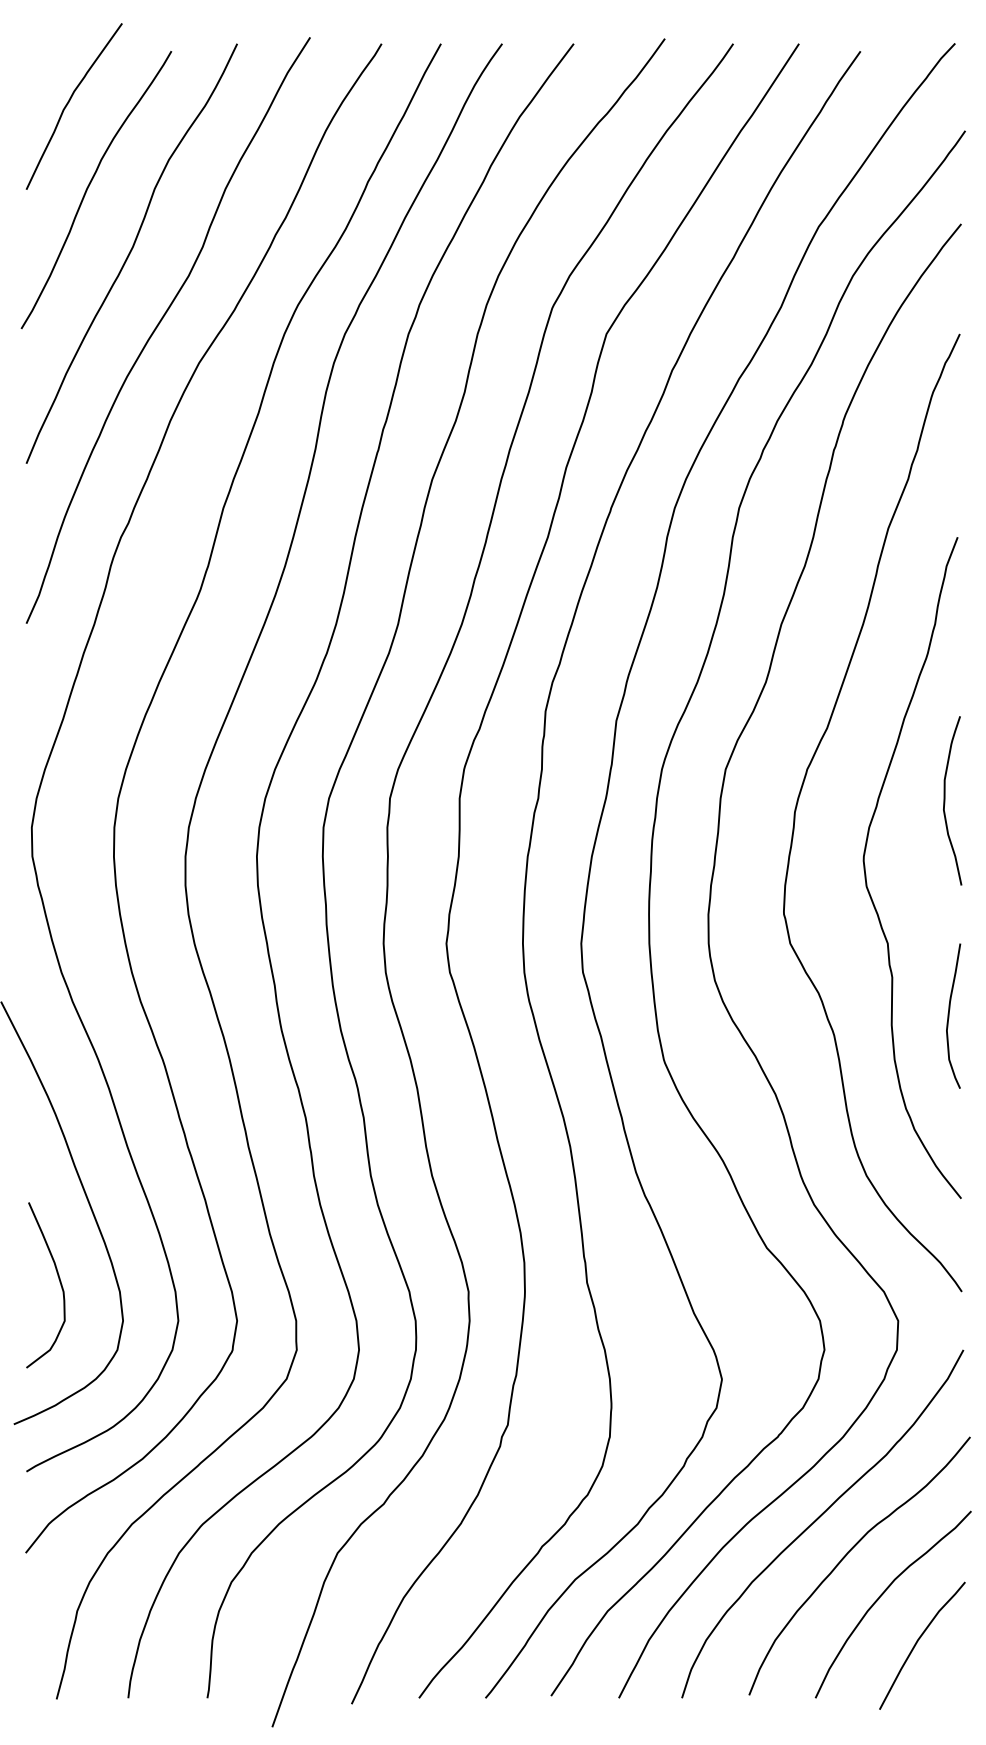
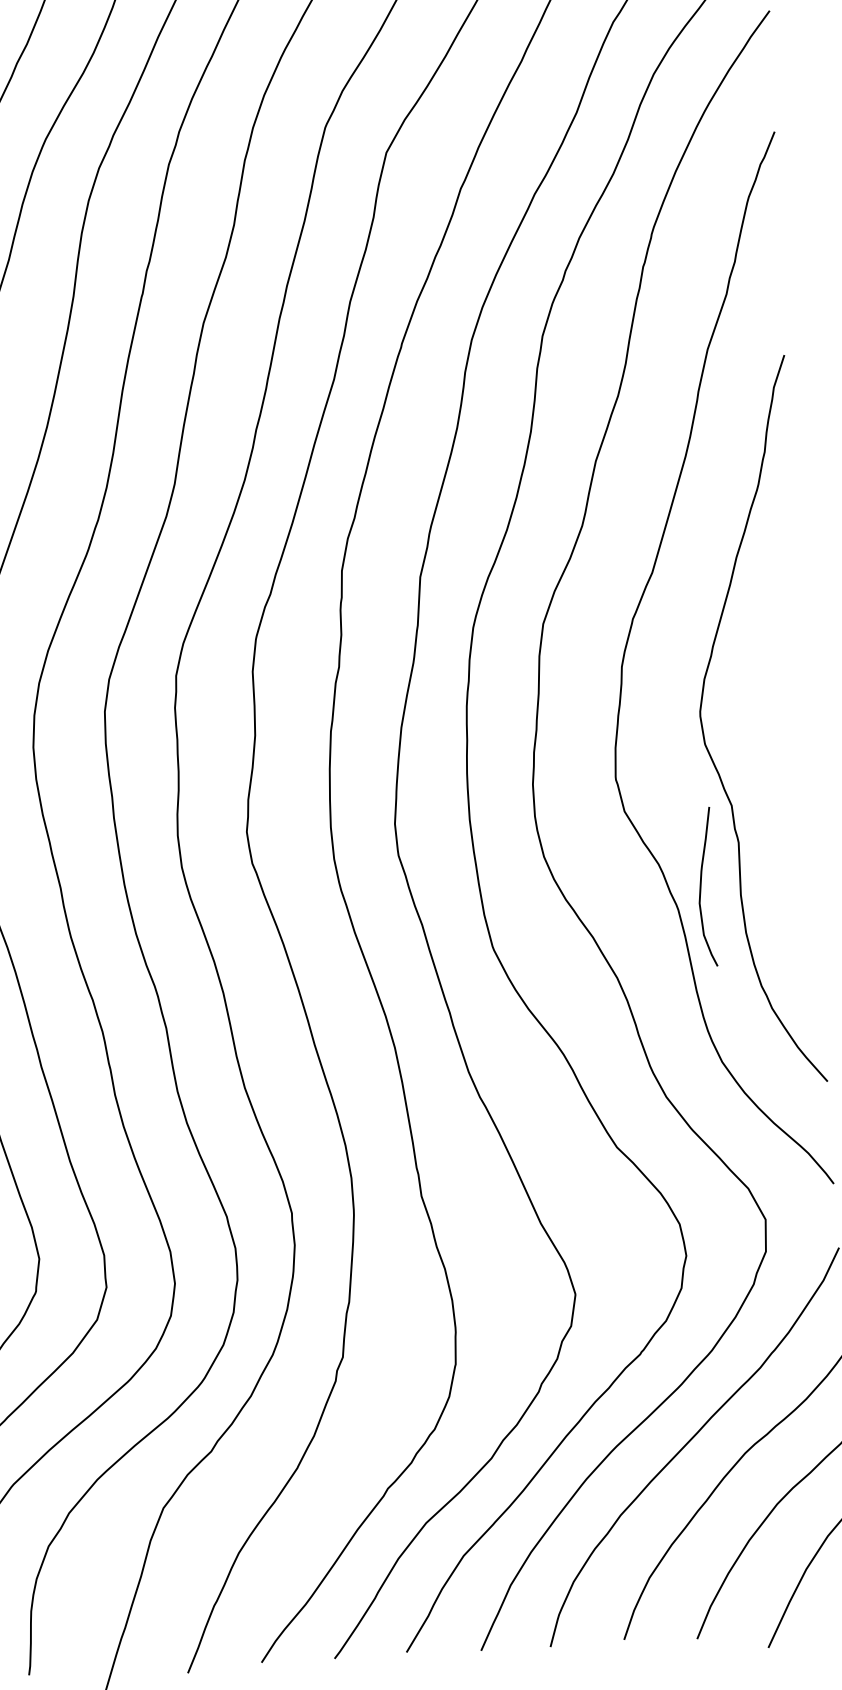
curve: (945, 800) -> (786, 645), removed
curve: (949, 1015) -> (701, 886), moved

